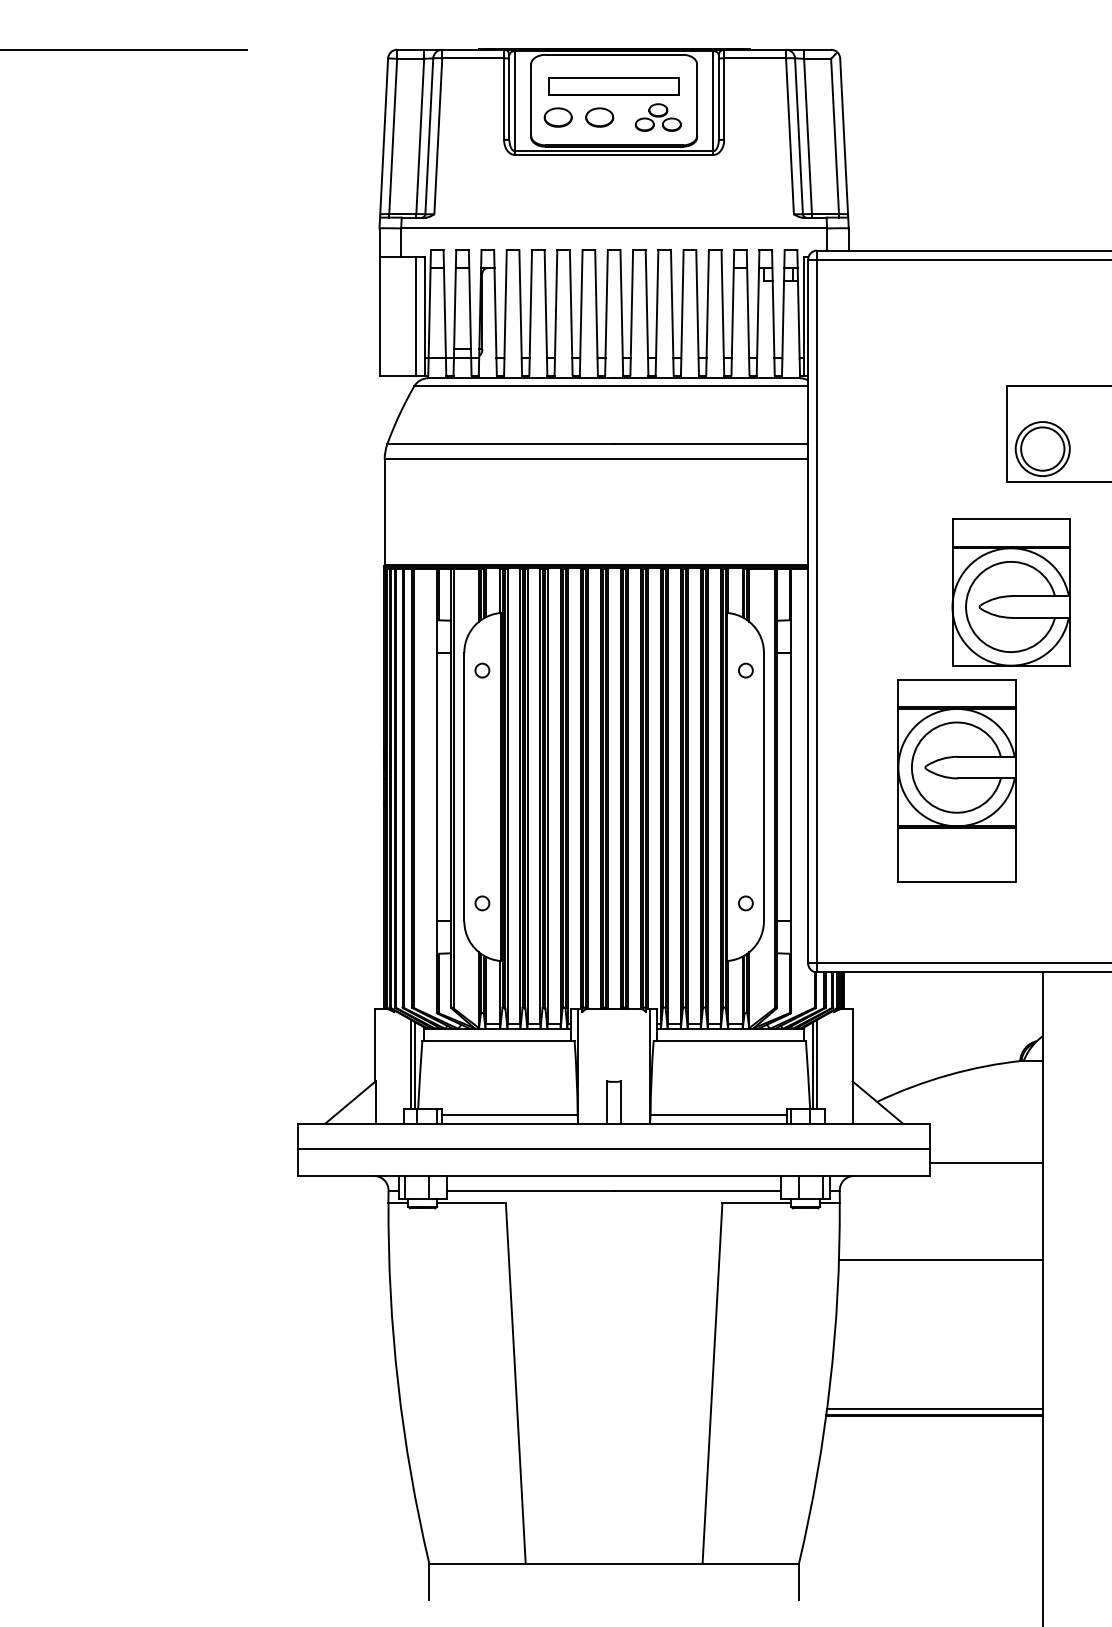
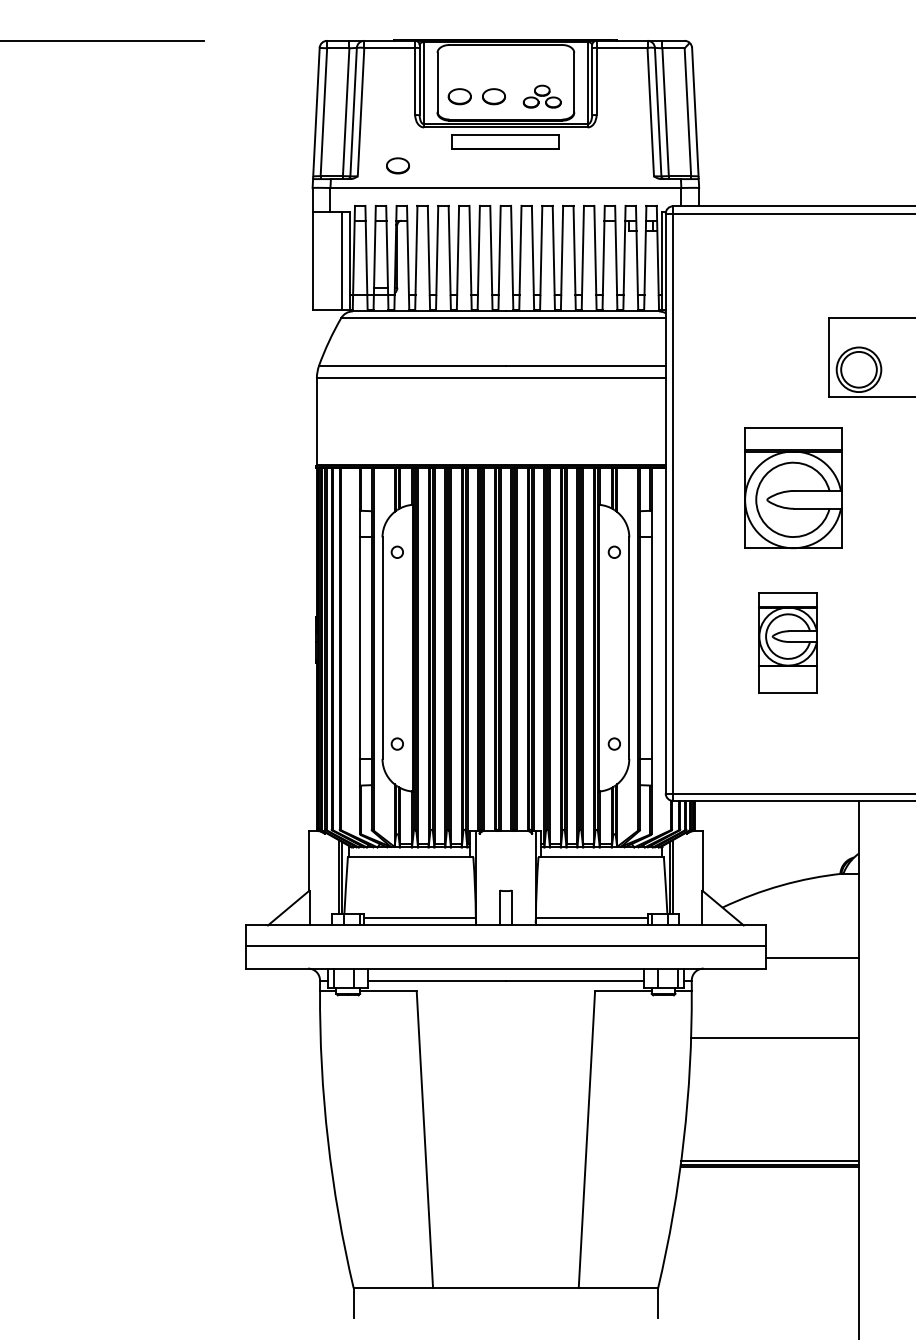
part: (613, 86) -> (505, 141), moved
part: (482, 201) -> (397, 165), added
part: (1010, 592) -> (792, 487), moved
part: (956, 780) -> (787, 642), size x0.6

